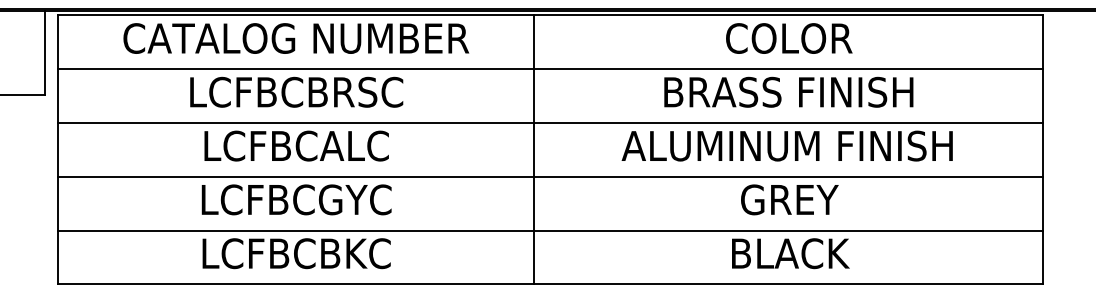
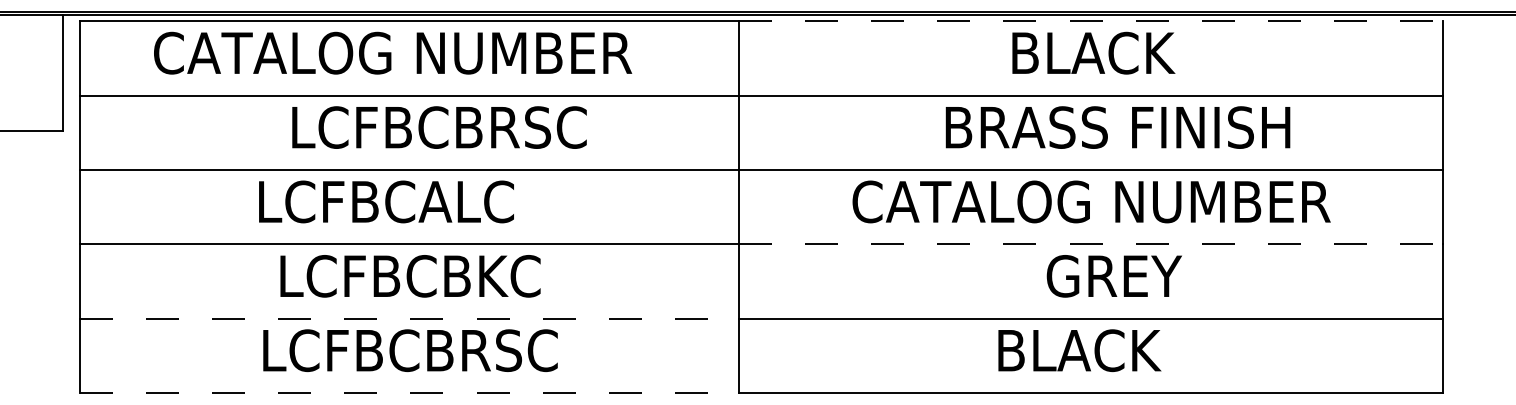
line: (789, 15) -> (1091, 21), solid -> dashed
text: (296, 38) -> (393, 52), moved
text: (789, 38) -> (1091, 52), COLOR -> BLACK
text: (296, 92) -> (439, 127), moved
text: (788, 92) -> (1117, 127), moved
text: (296, 145) -> (386, 201), moved
text: (789, 145) -> (1091, 201), ALUMINUM FINISH -> CATALOG NUMBER
line: (789, 176) -> (1091, 244), solid -> dashed
text: (296, 200) -> (410, 276), LCFBCGYC -> LCFBCBKC
text: (789, 200) -> (1113, 276), moved
line: (295, 230) -> (409, 318), solid -> dashed
text: (296, 253) -> (410, 350), LCFBCBKC -> LCFBCBRSC
text: (790, 253) -> (1079, 350), moved
line: (295, 284) -> (409, 393), solid -> dashed

